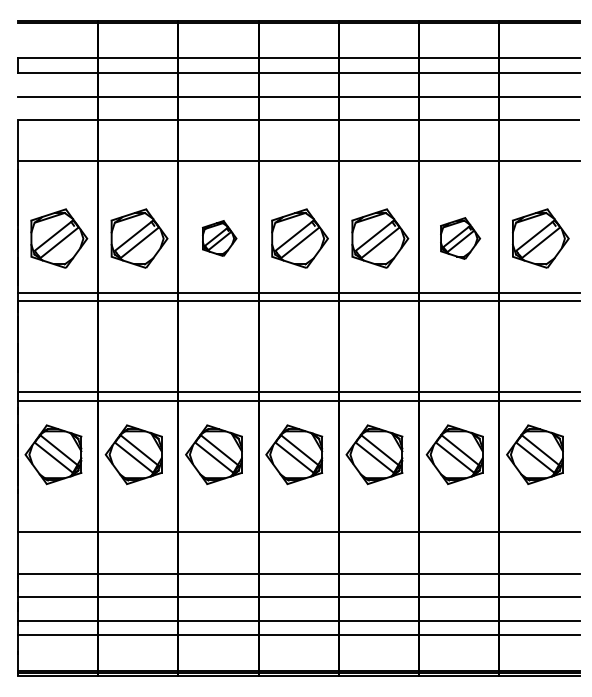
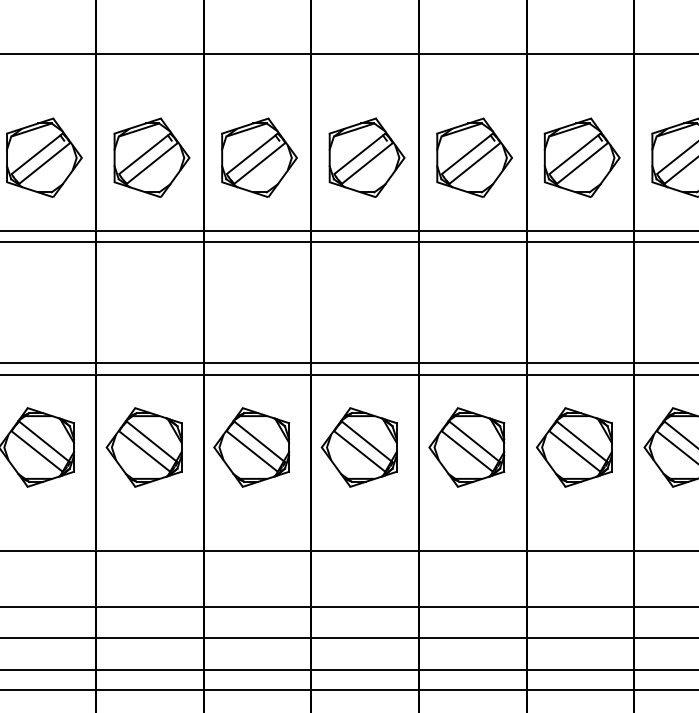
part: (219, 238) -> (259, 157), size x1.67
part: (460, 238) -> (582, 157), size x1.43

